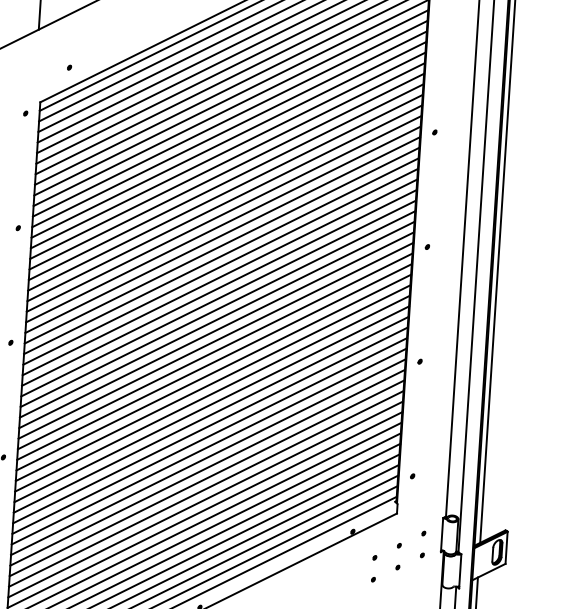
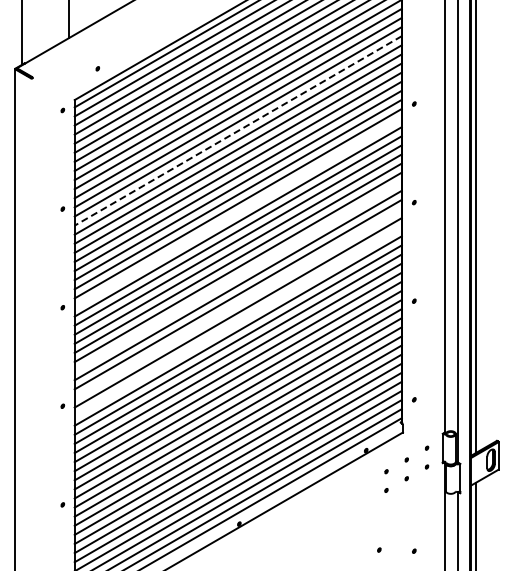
line: (227, 151) -> (237, 131), solid -> dashed
line: (221, 245) -> (237, 212), removed
line: (216, 319) -> (237, 276), removed
line: (214, 351) -> (237, 303), removed
line: (212, 372) -> (237, 321), removed

